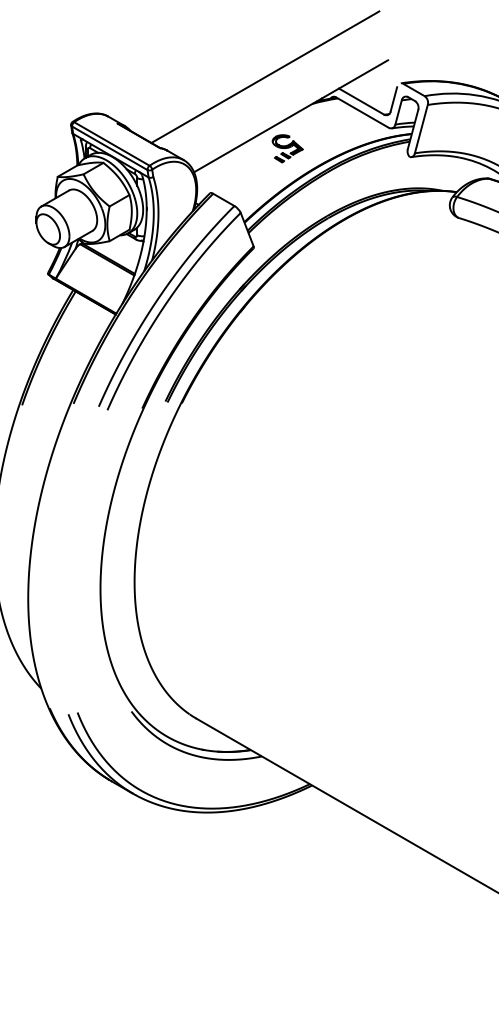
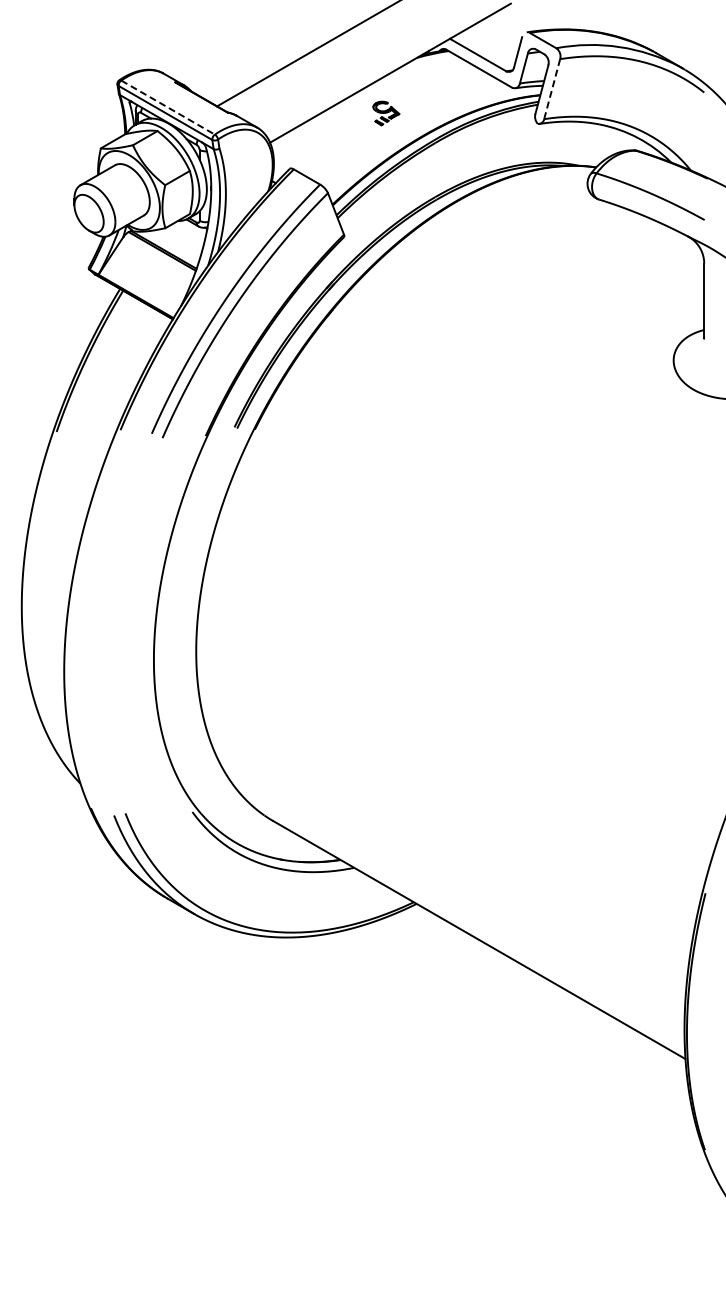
line: (421, 129) -> (552, 89), solid -> dashed
line: (112, 143) -> (168, 107), solid -> dashed
part: (287, 148) -> (386, 113), size x0.7

